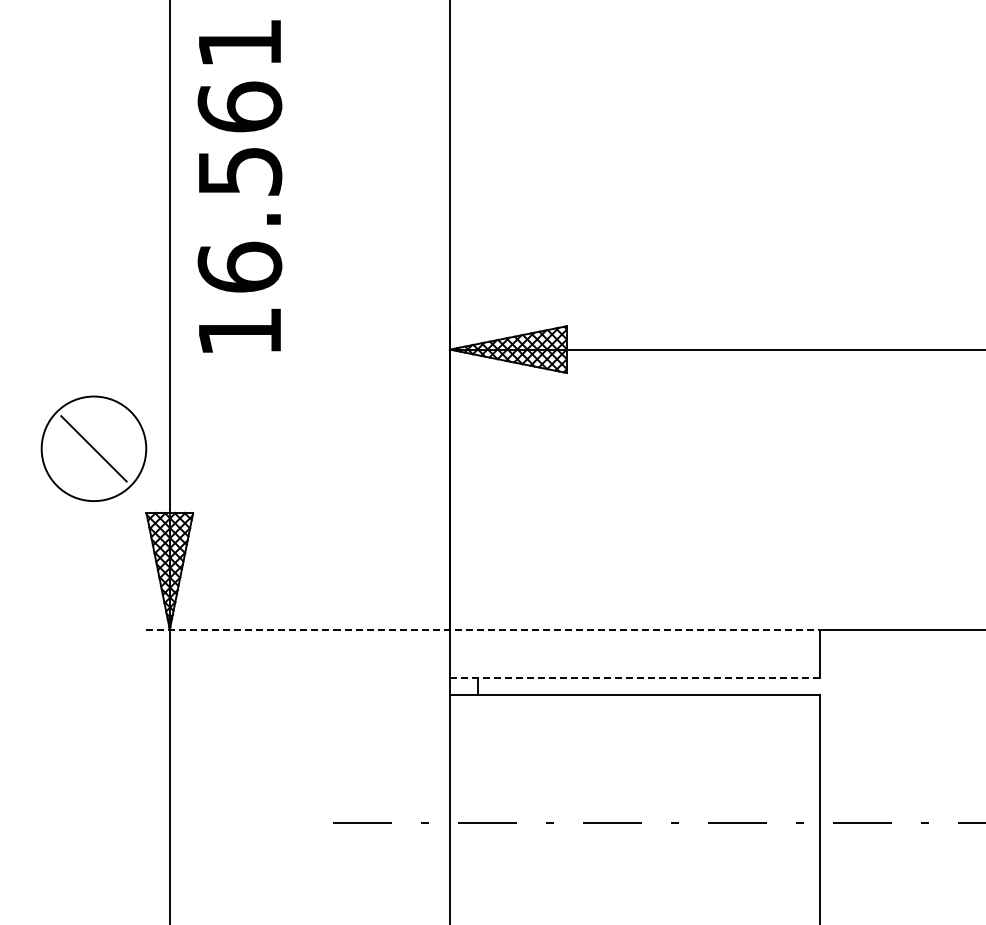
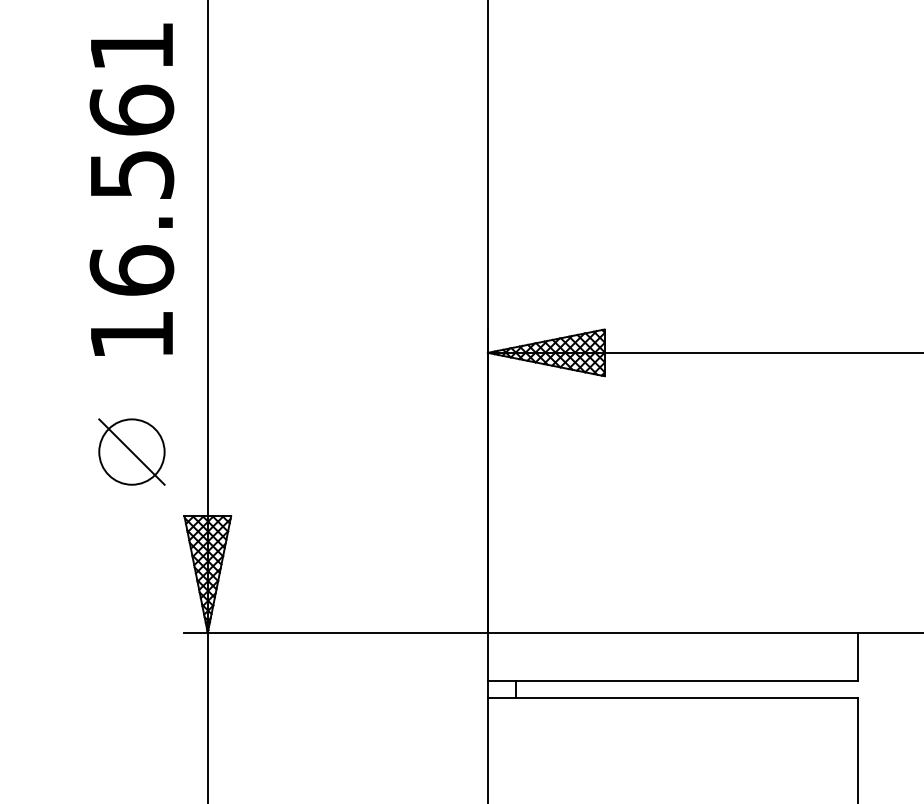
text: (239, 186) -> (131, 189), moved
circle: (93, 448) -> (131, 451), size x0.62
line: (483, 629) -> (521, 632), dashed -> solid
line: (634, 678) -> (672, 681), dashed -> solid

